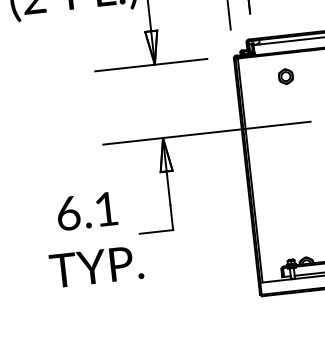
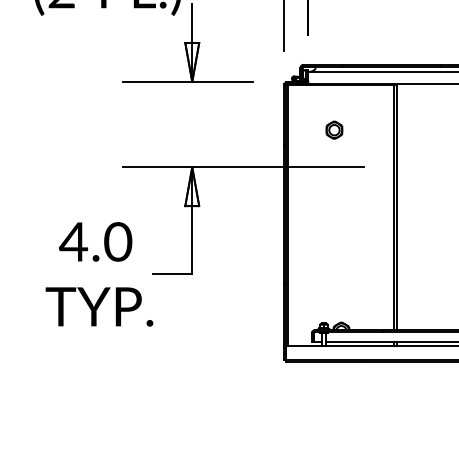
part: (285, 76) -> (334, 129), moved
text: (86, 211) -> (95, 241), 6.1 -> 4.0

